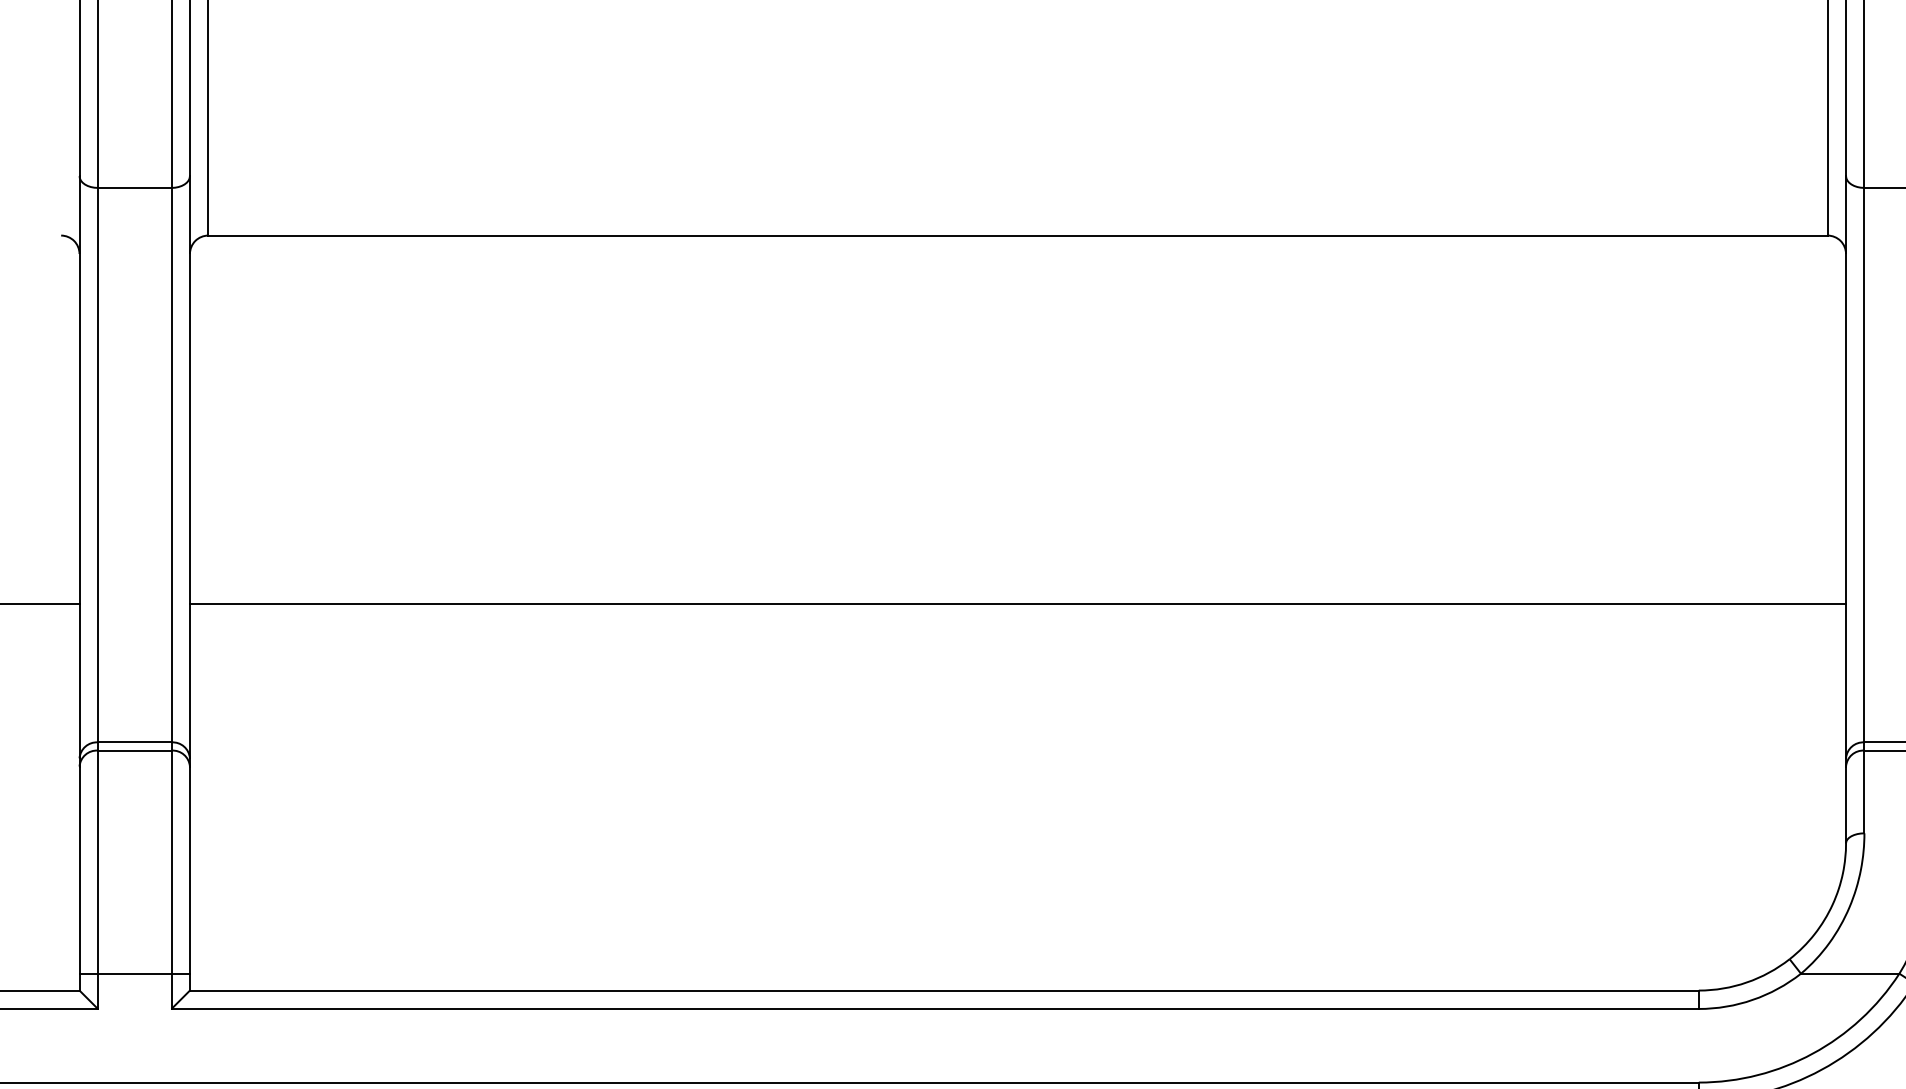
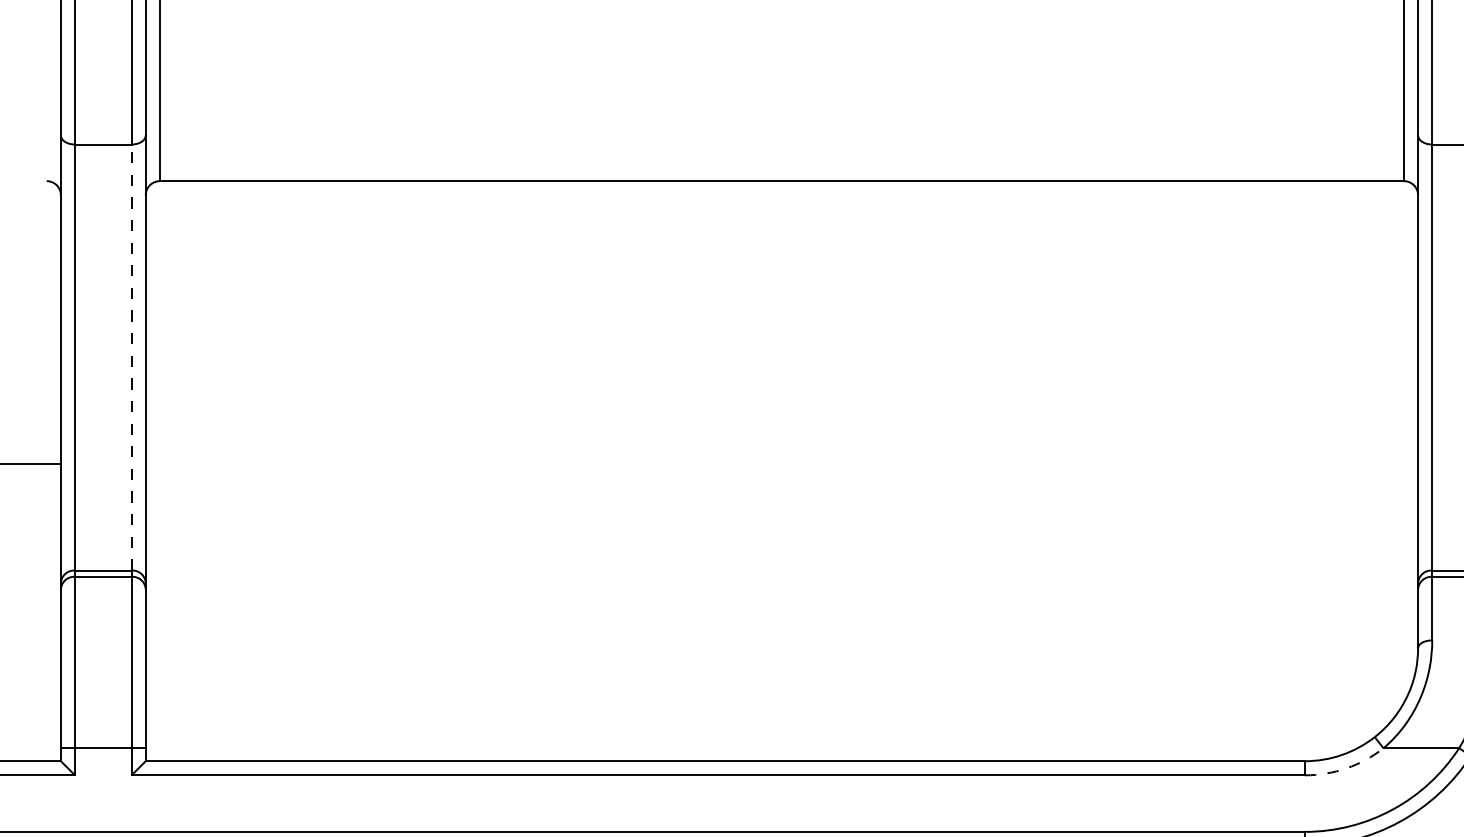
line: (171, 464) -> (131, 357), solid -> dashed
line: (1017, 604) -> (781, 464), removed
arc: (1752, 999) -> (1346, 768), solid -> dashed

